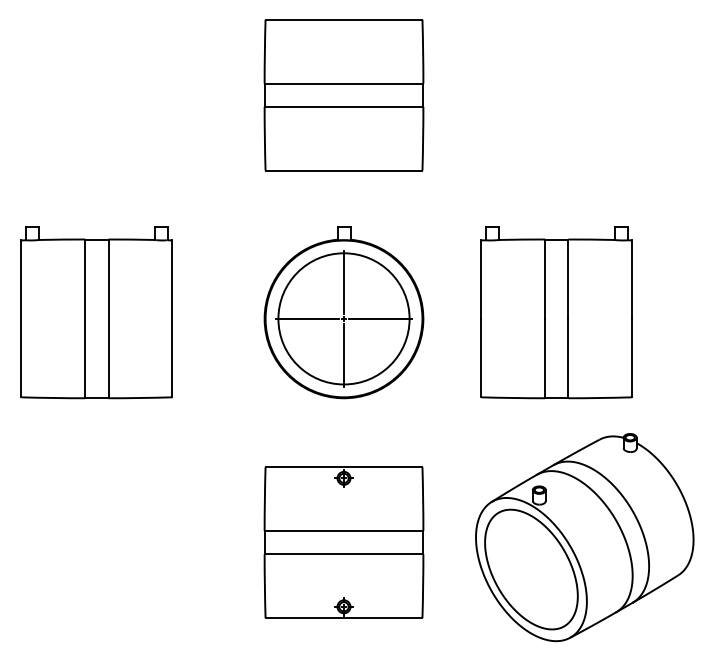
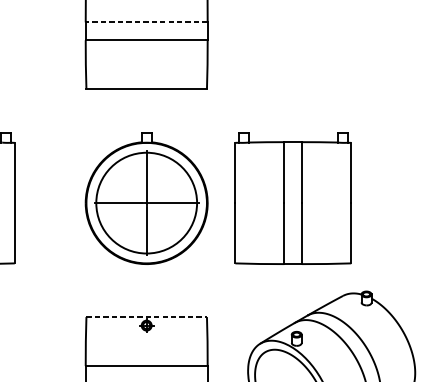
line: (343, 83) -> (146, 22), solid -> dashed
part: (556, 312) -> (293, 198), moved
line: (344, 467) -> (147, 317), solid -> dashed

